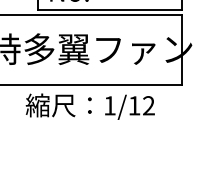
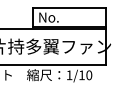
text: (149, 106) -> (89, 75), 1/12 -> 1/10

